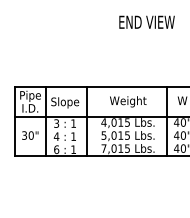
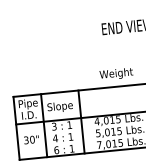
text: (128, 101) -> (116, 73), moved

